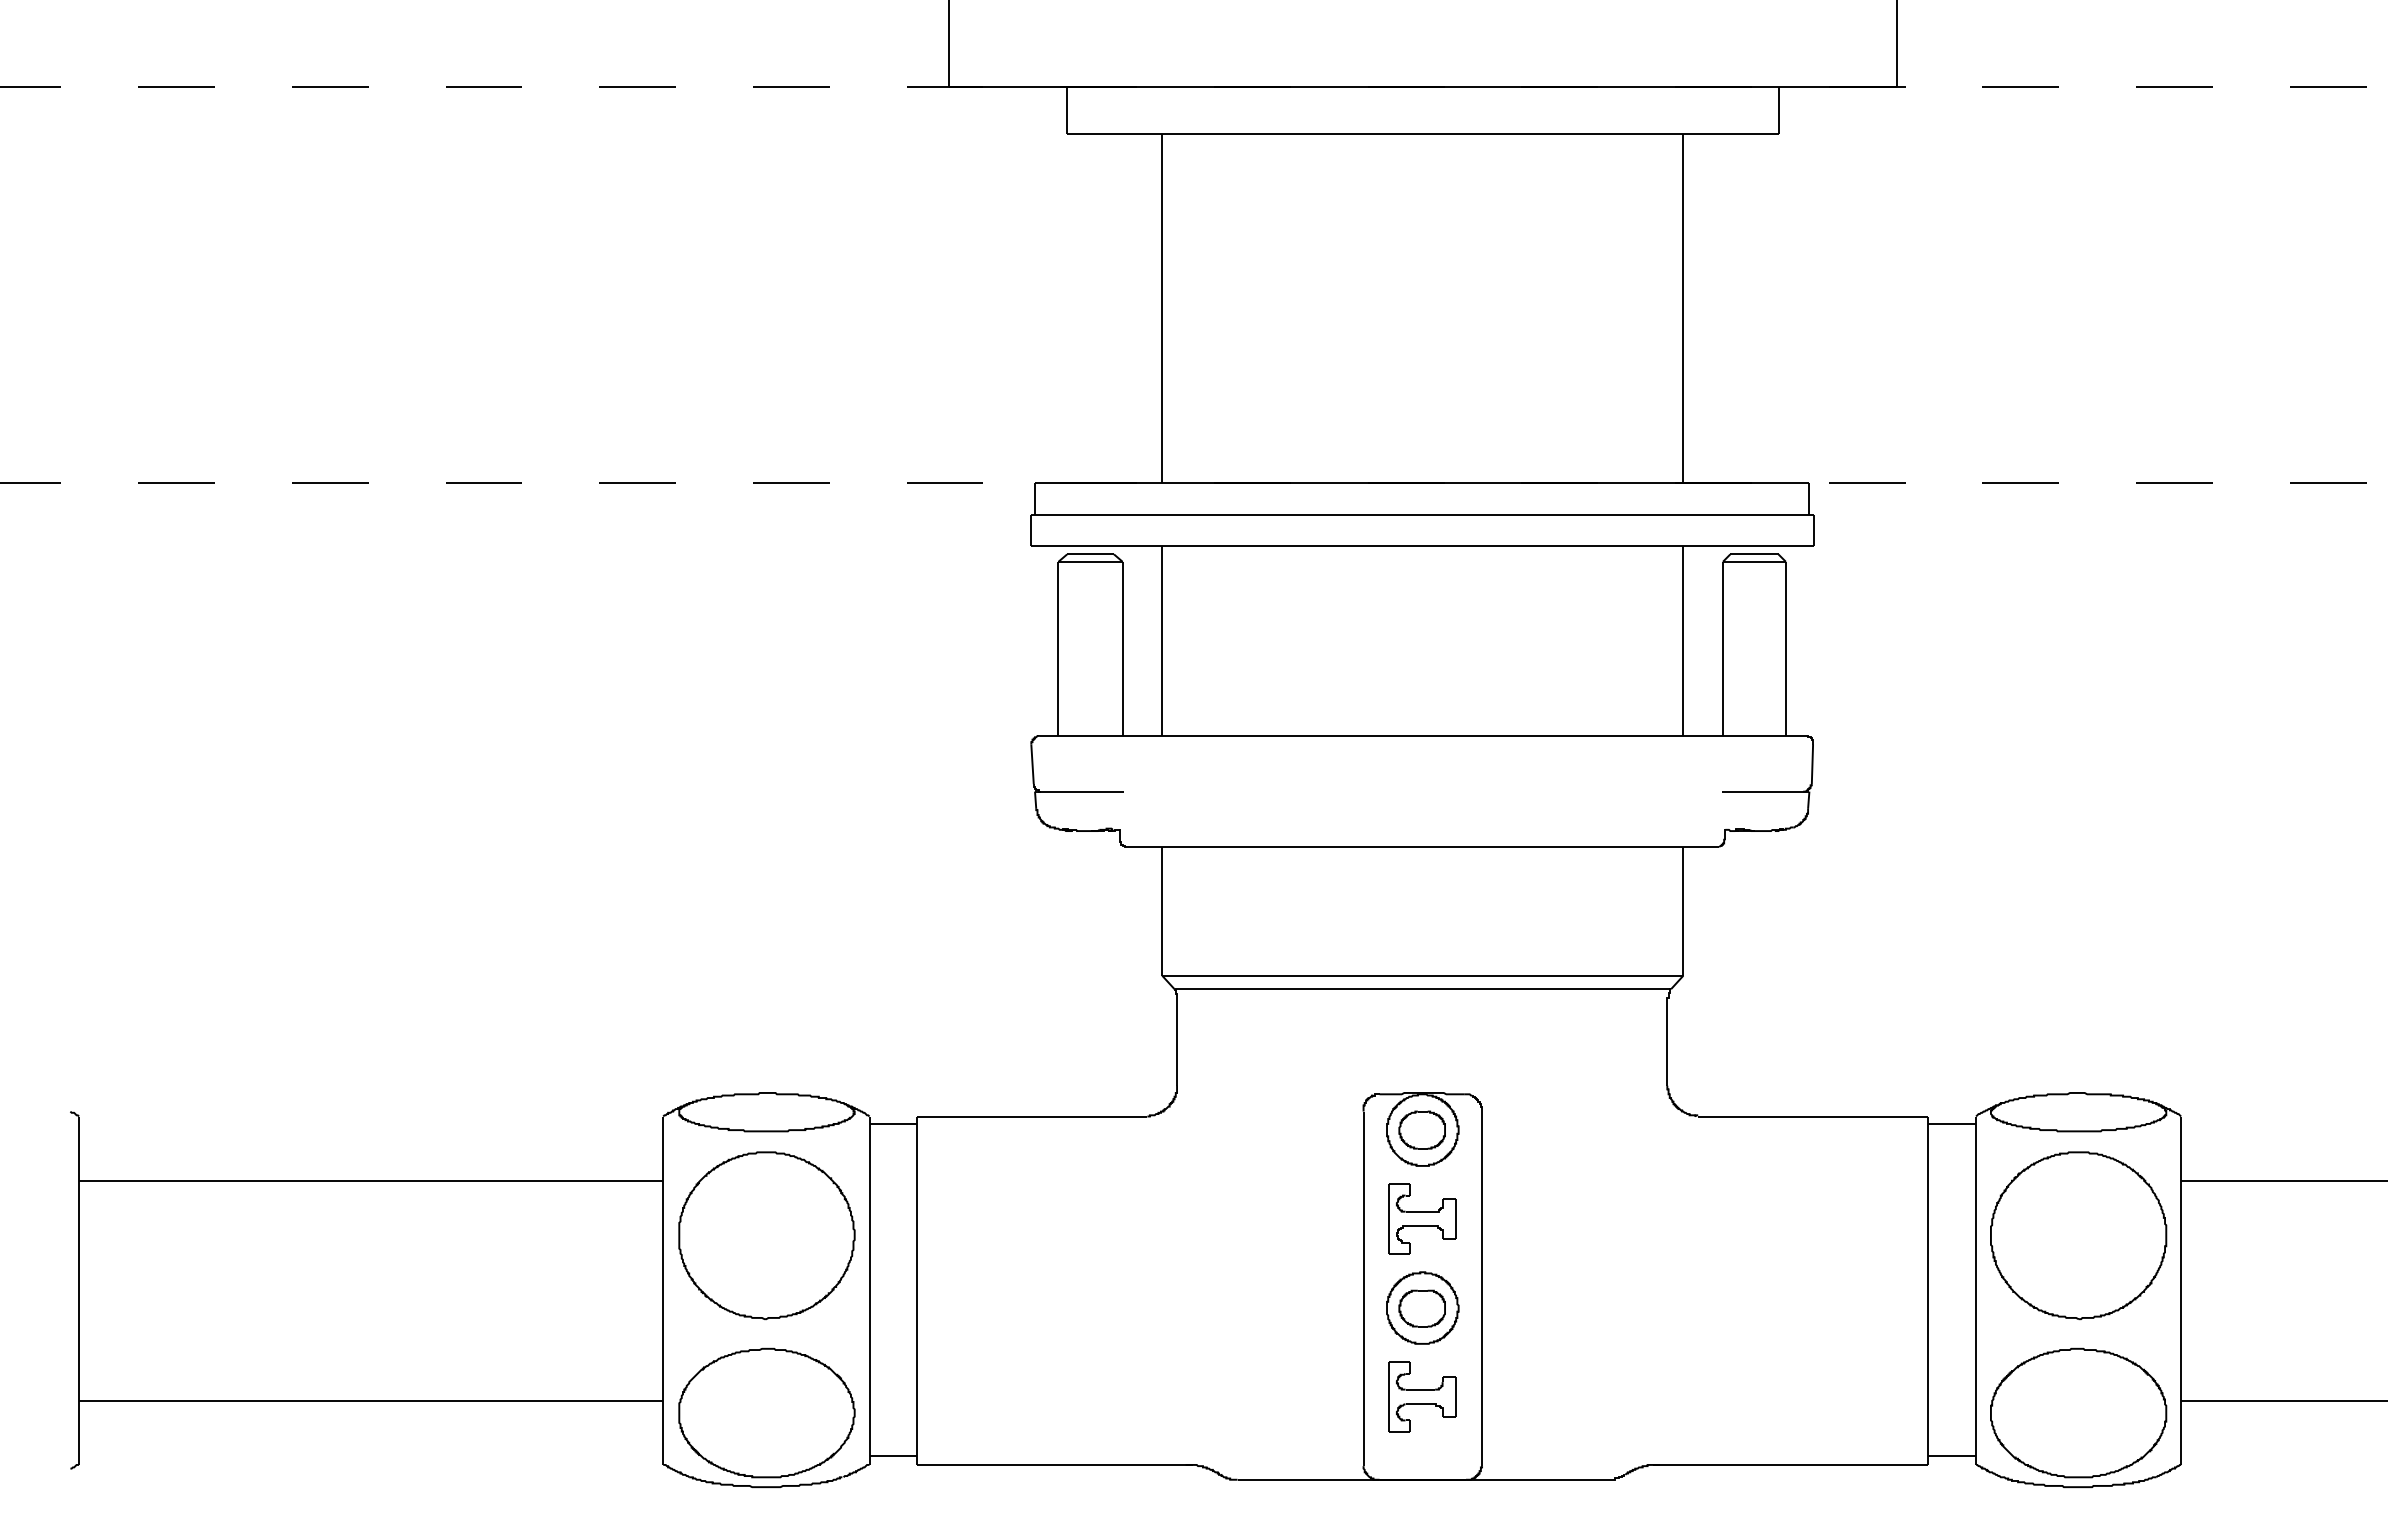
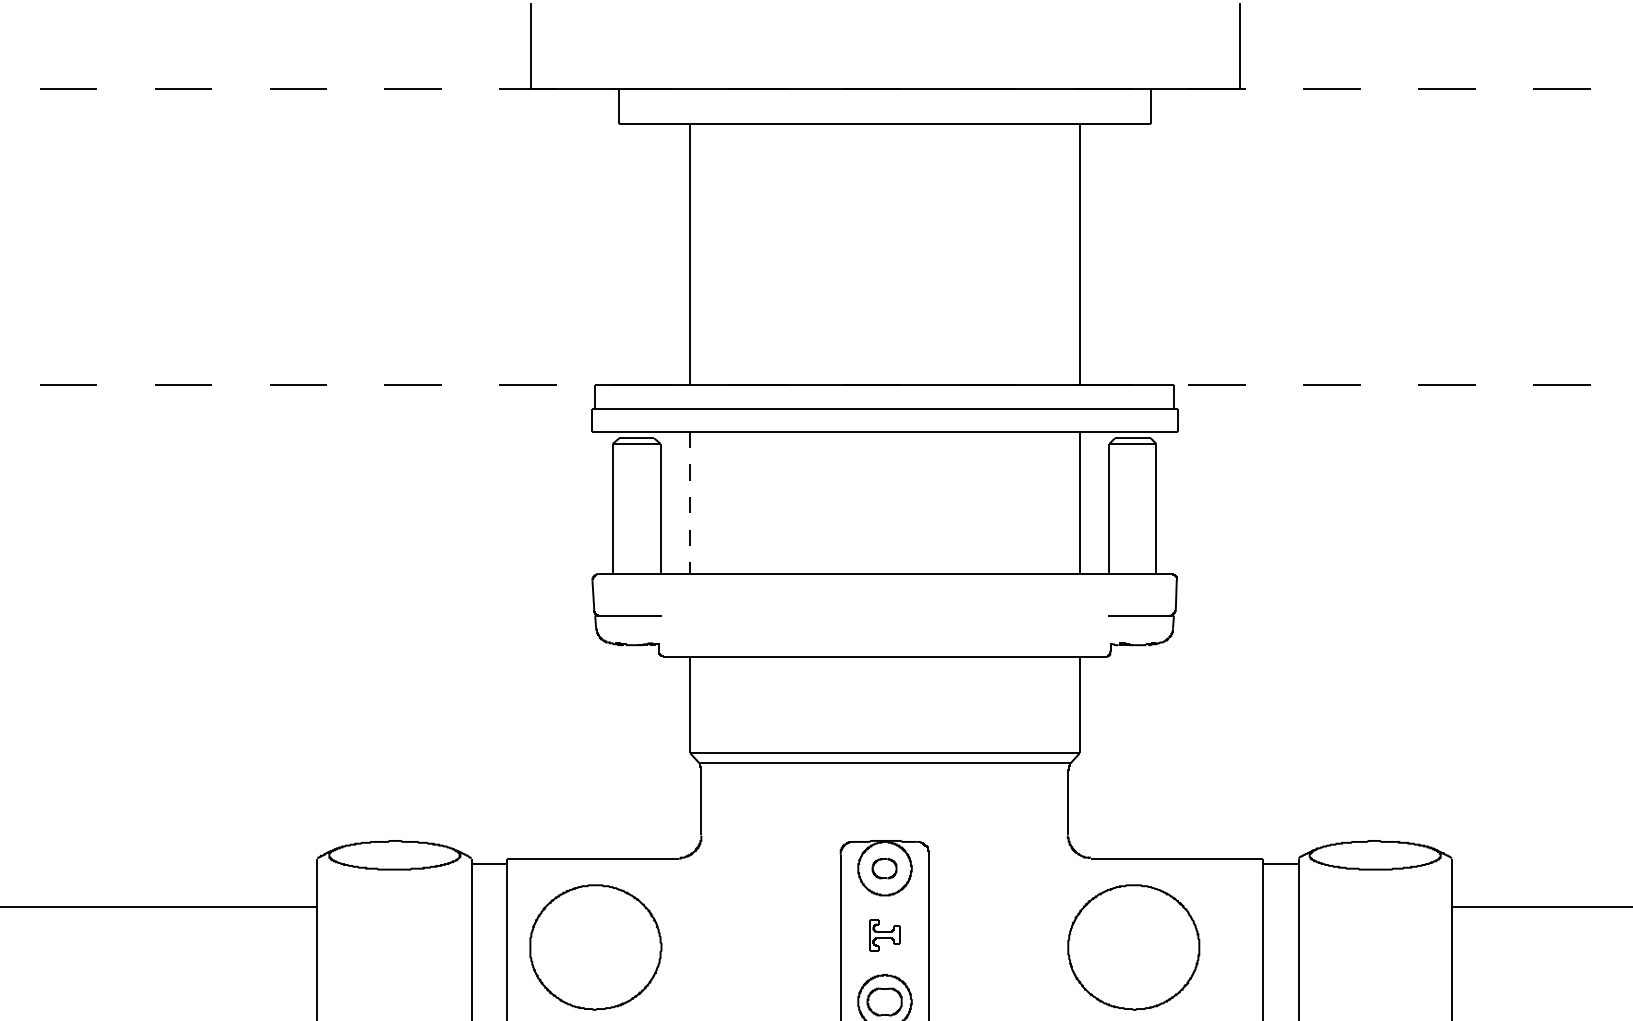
line: (1162, 641) -> (690, 503), solid -> dashed
part: (1421, 1129) -> (884, 868), size x0.7
part: (1422, 1218) -> (884, 934), size x0.6
part: (766, 1235) -> (595, 947), moved
part: (2078, 1235) -> (1133, 947), moved

